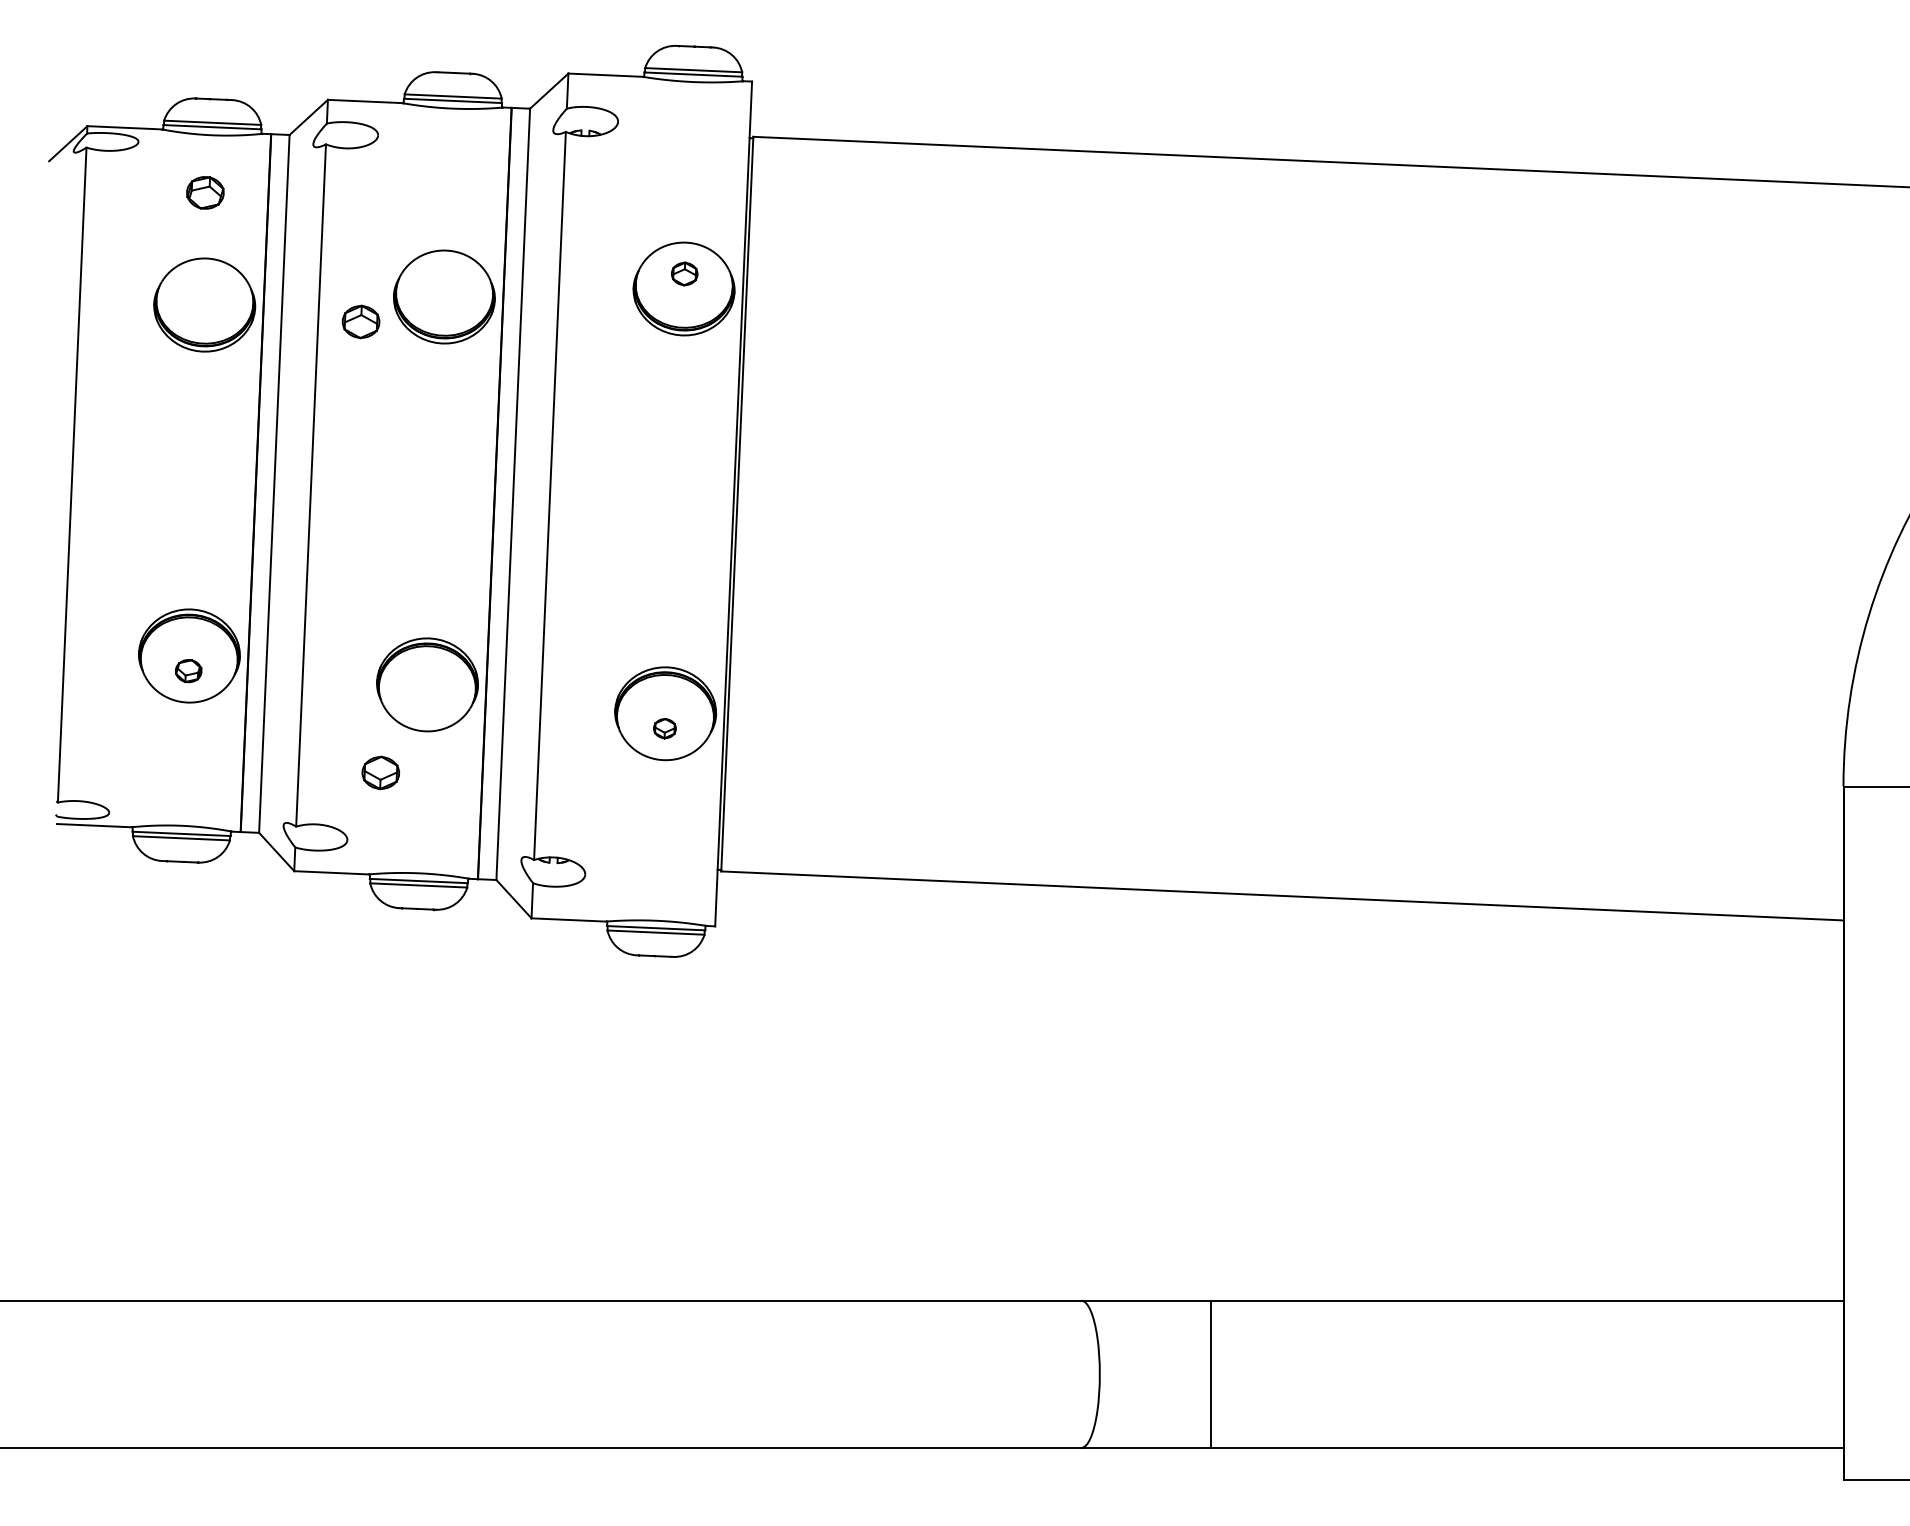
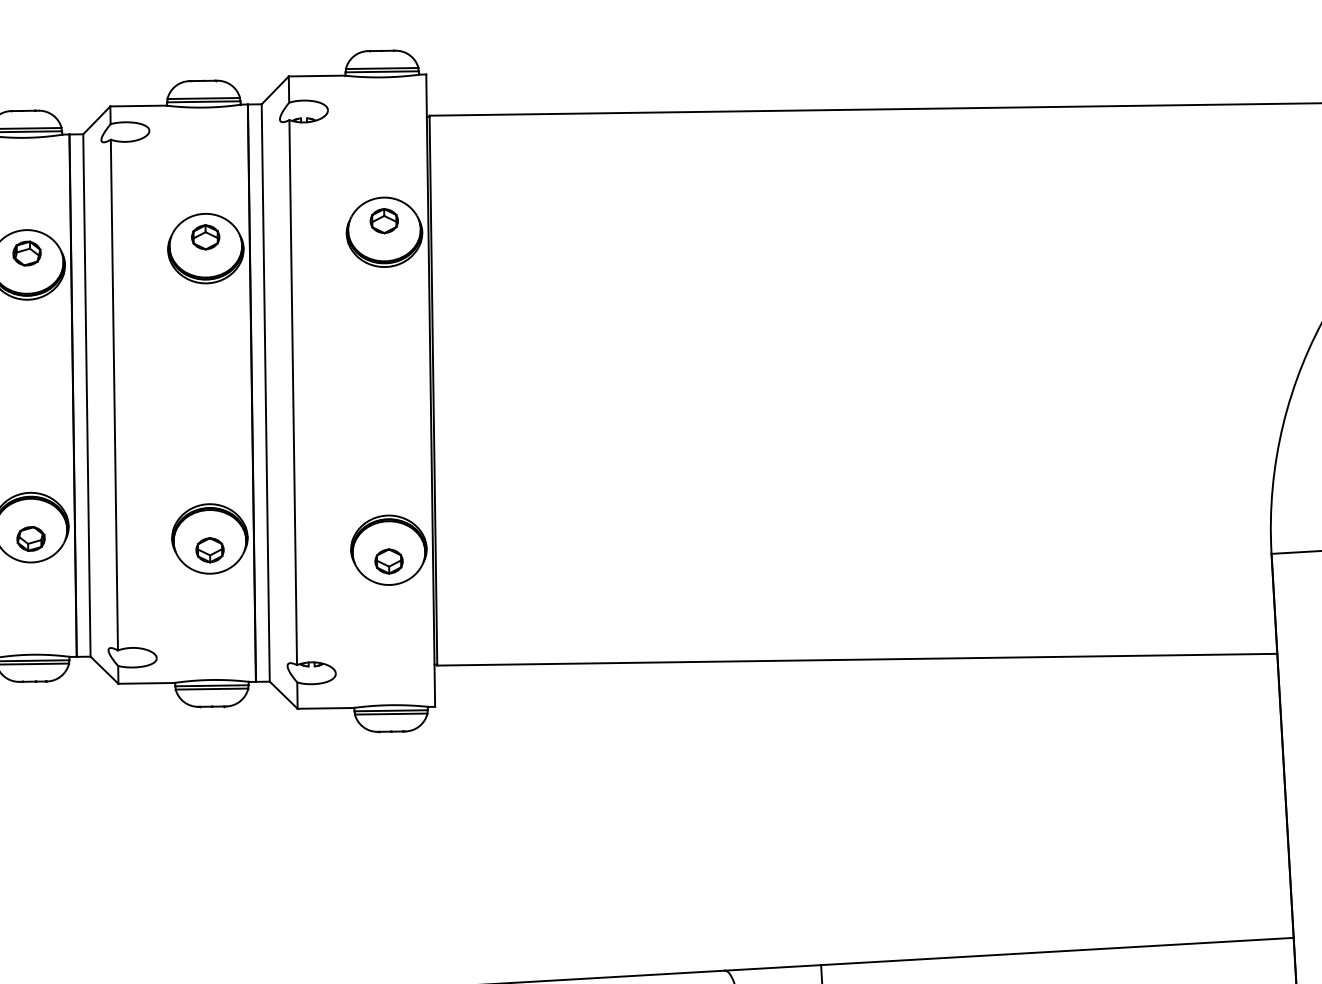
part: (205, 192) -> (27, 253), moved
part: (684, 273) -> (384, 220), size x1.43
part: (360, 321) -> (205, 237), moved
part: (188, 670) -> (30, 538), size x1.43
part: (664, 728) -> (388, 561), size x1.67
part: (380, 772) -> (209, 549), moved

